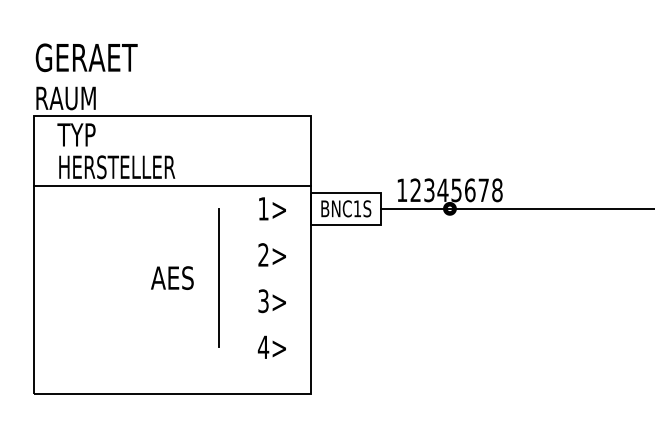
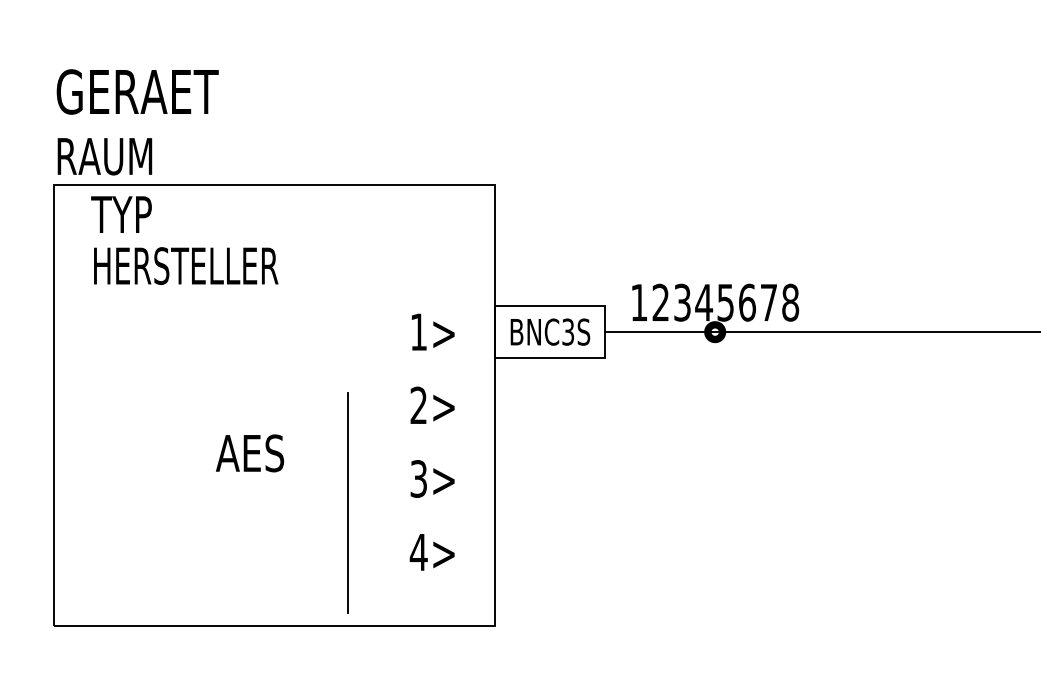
line: (172, 185) -> (274, 295), removed
text: (357, 208) -> (568, 331), BNC1S -> BNC3S
text: (172, 277) -> (250, 452), moved
line: (218, 277) -> (347, 501), moved

